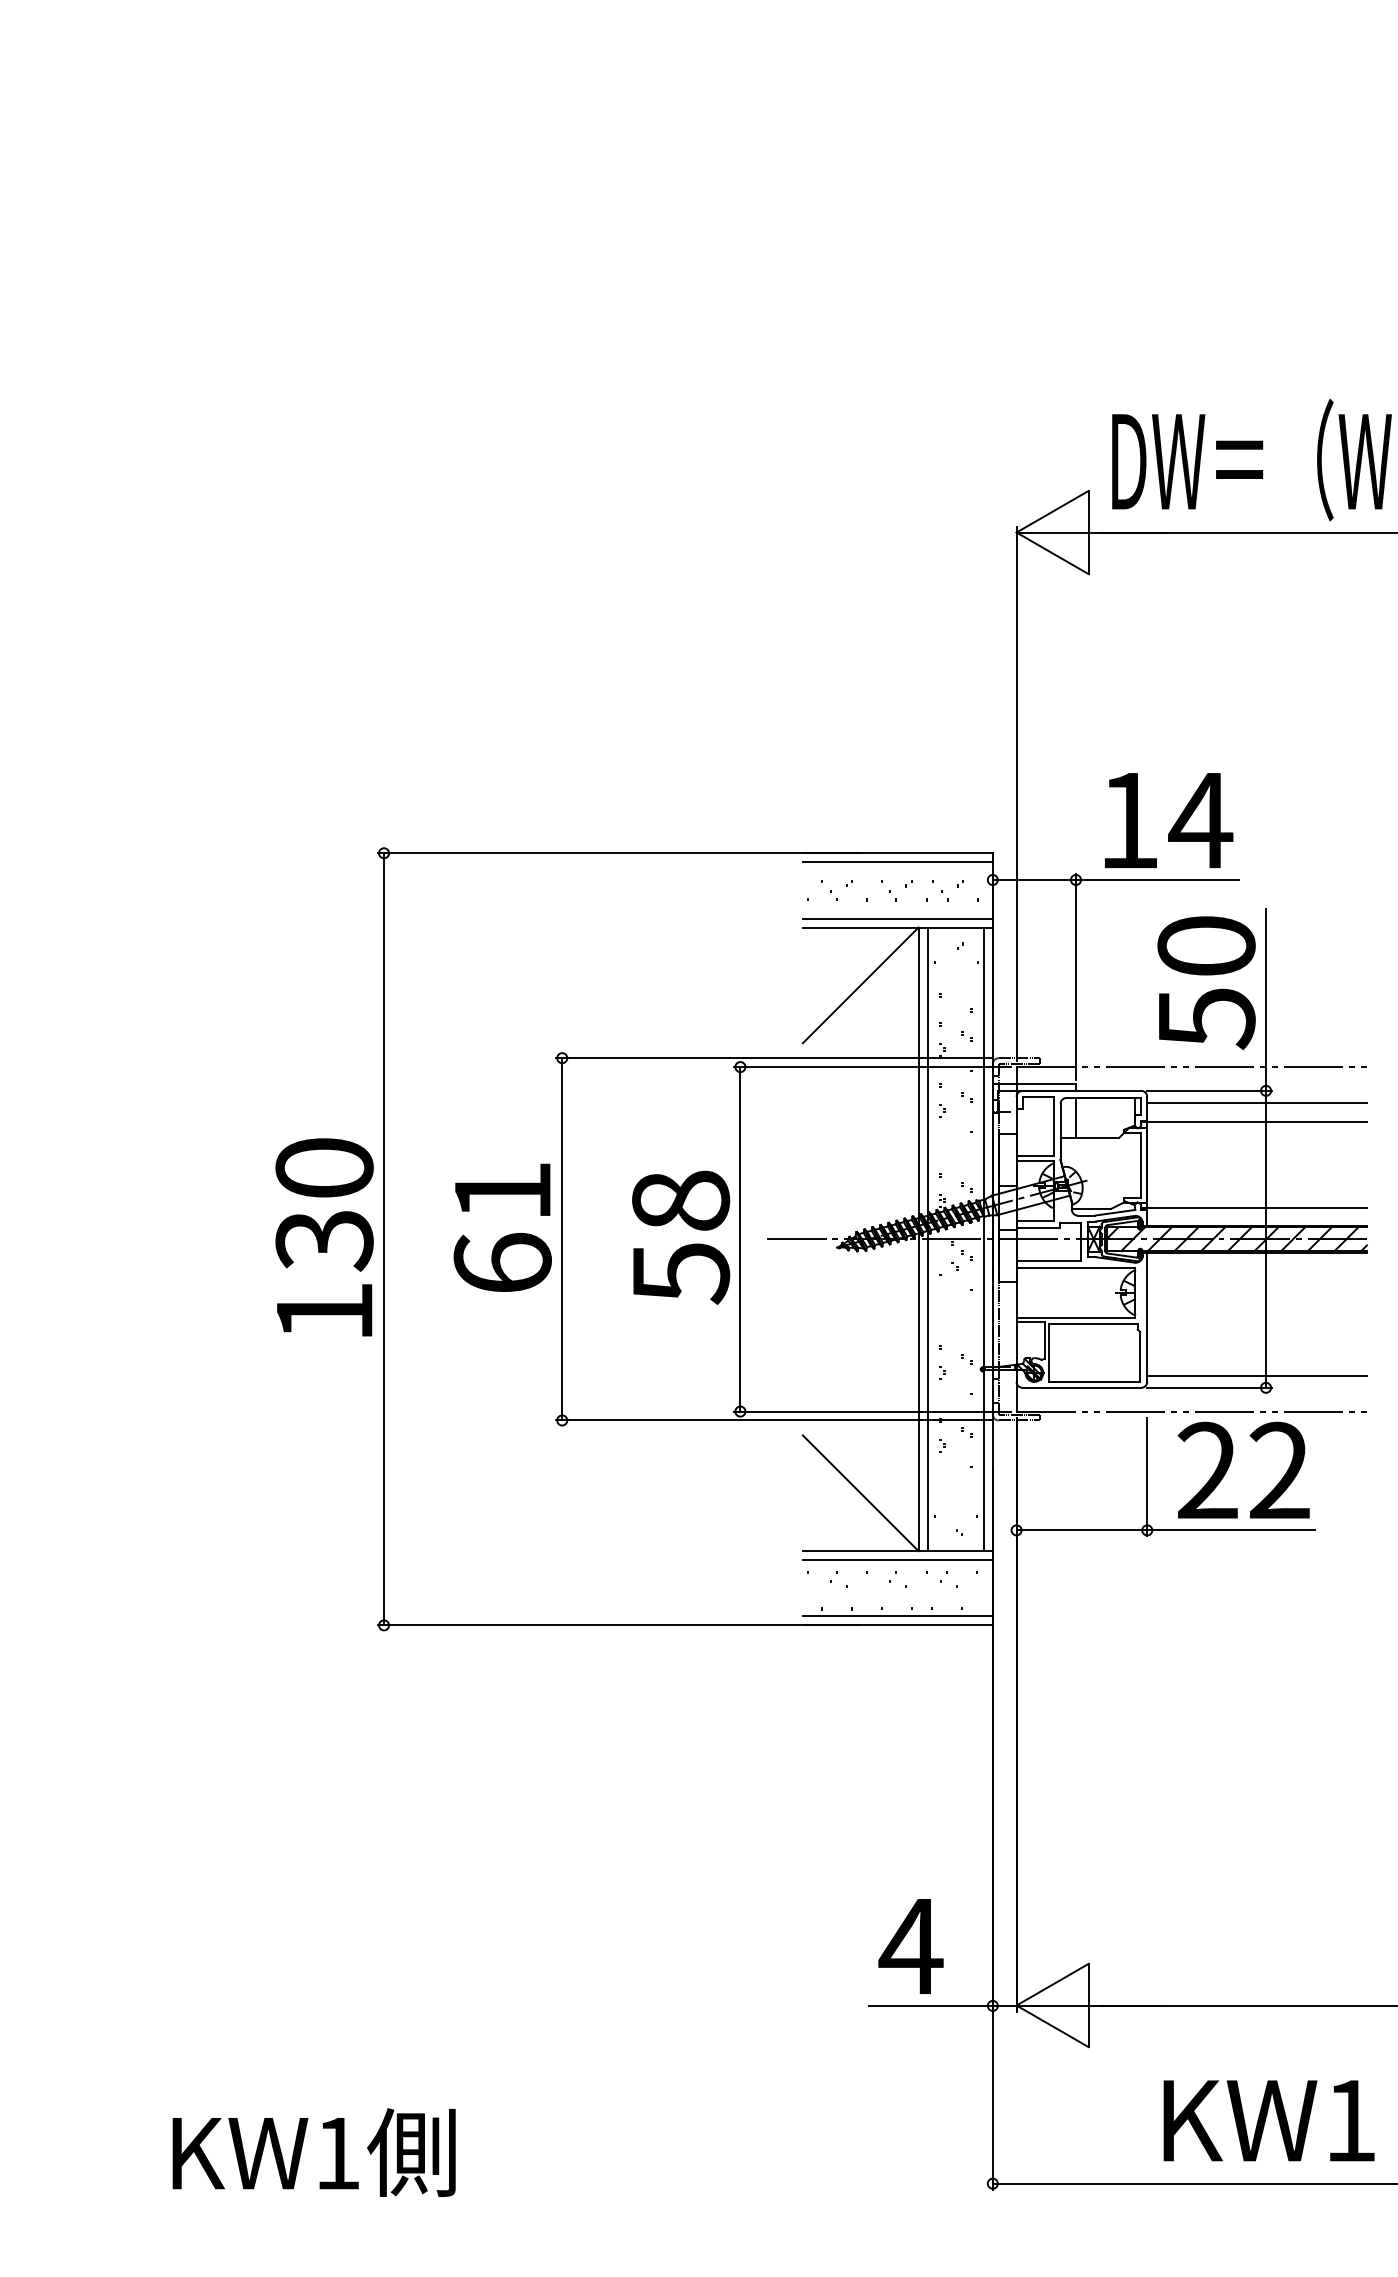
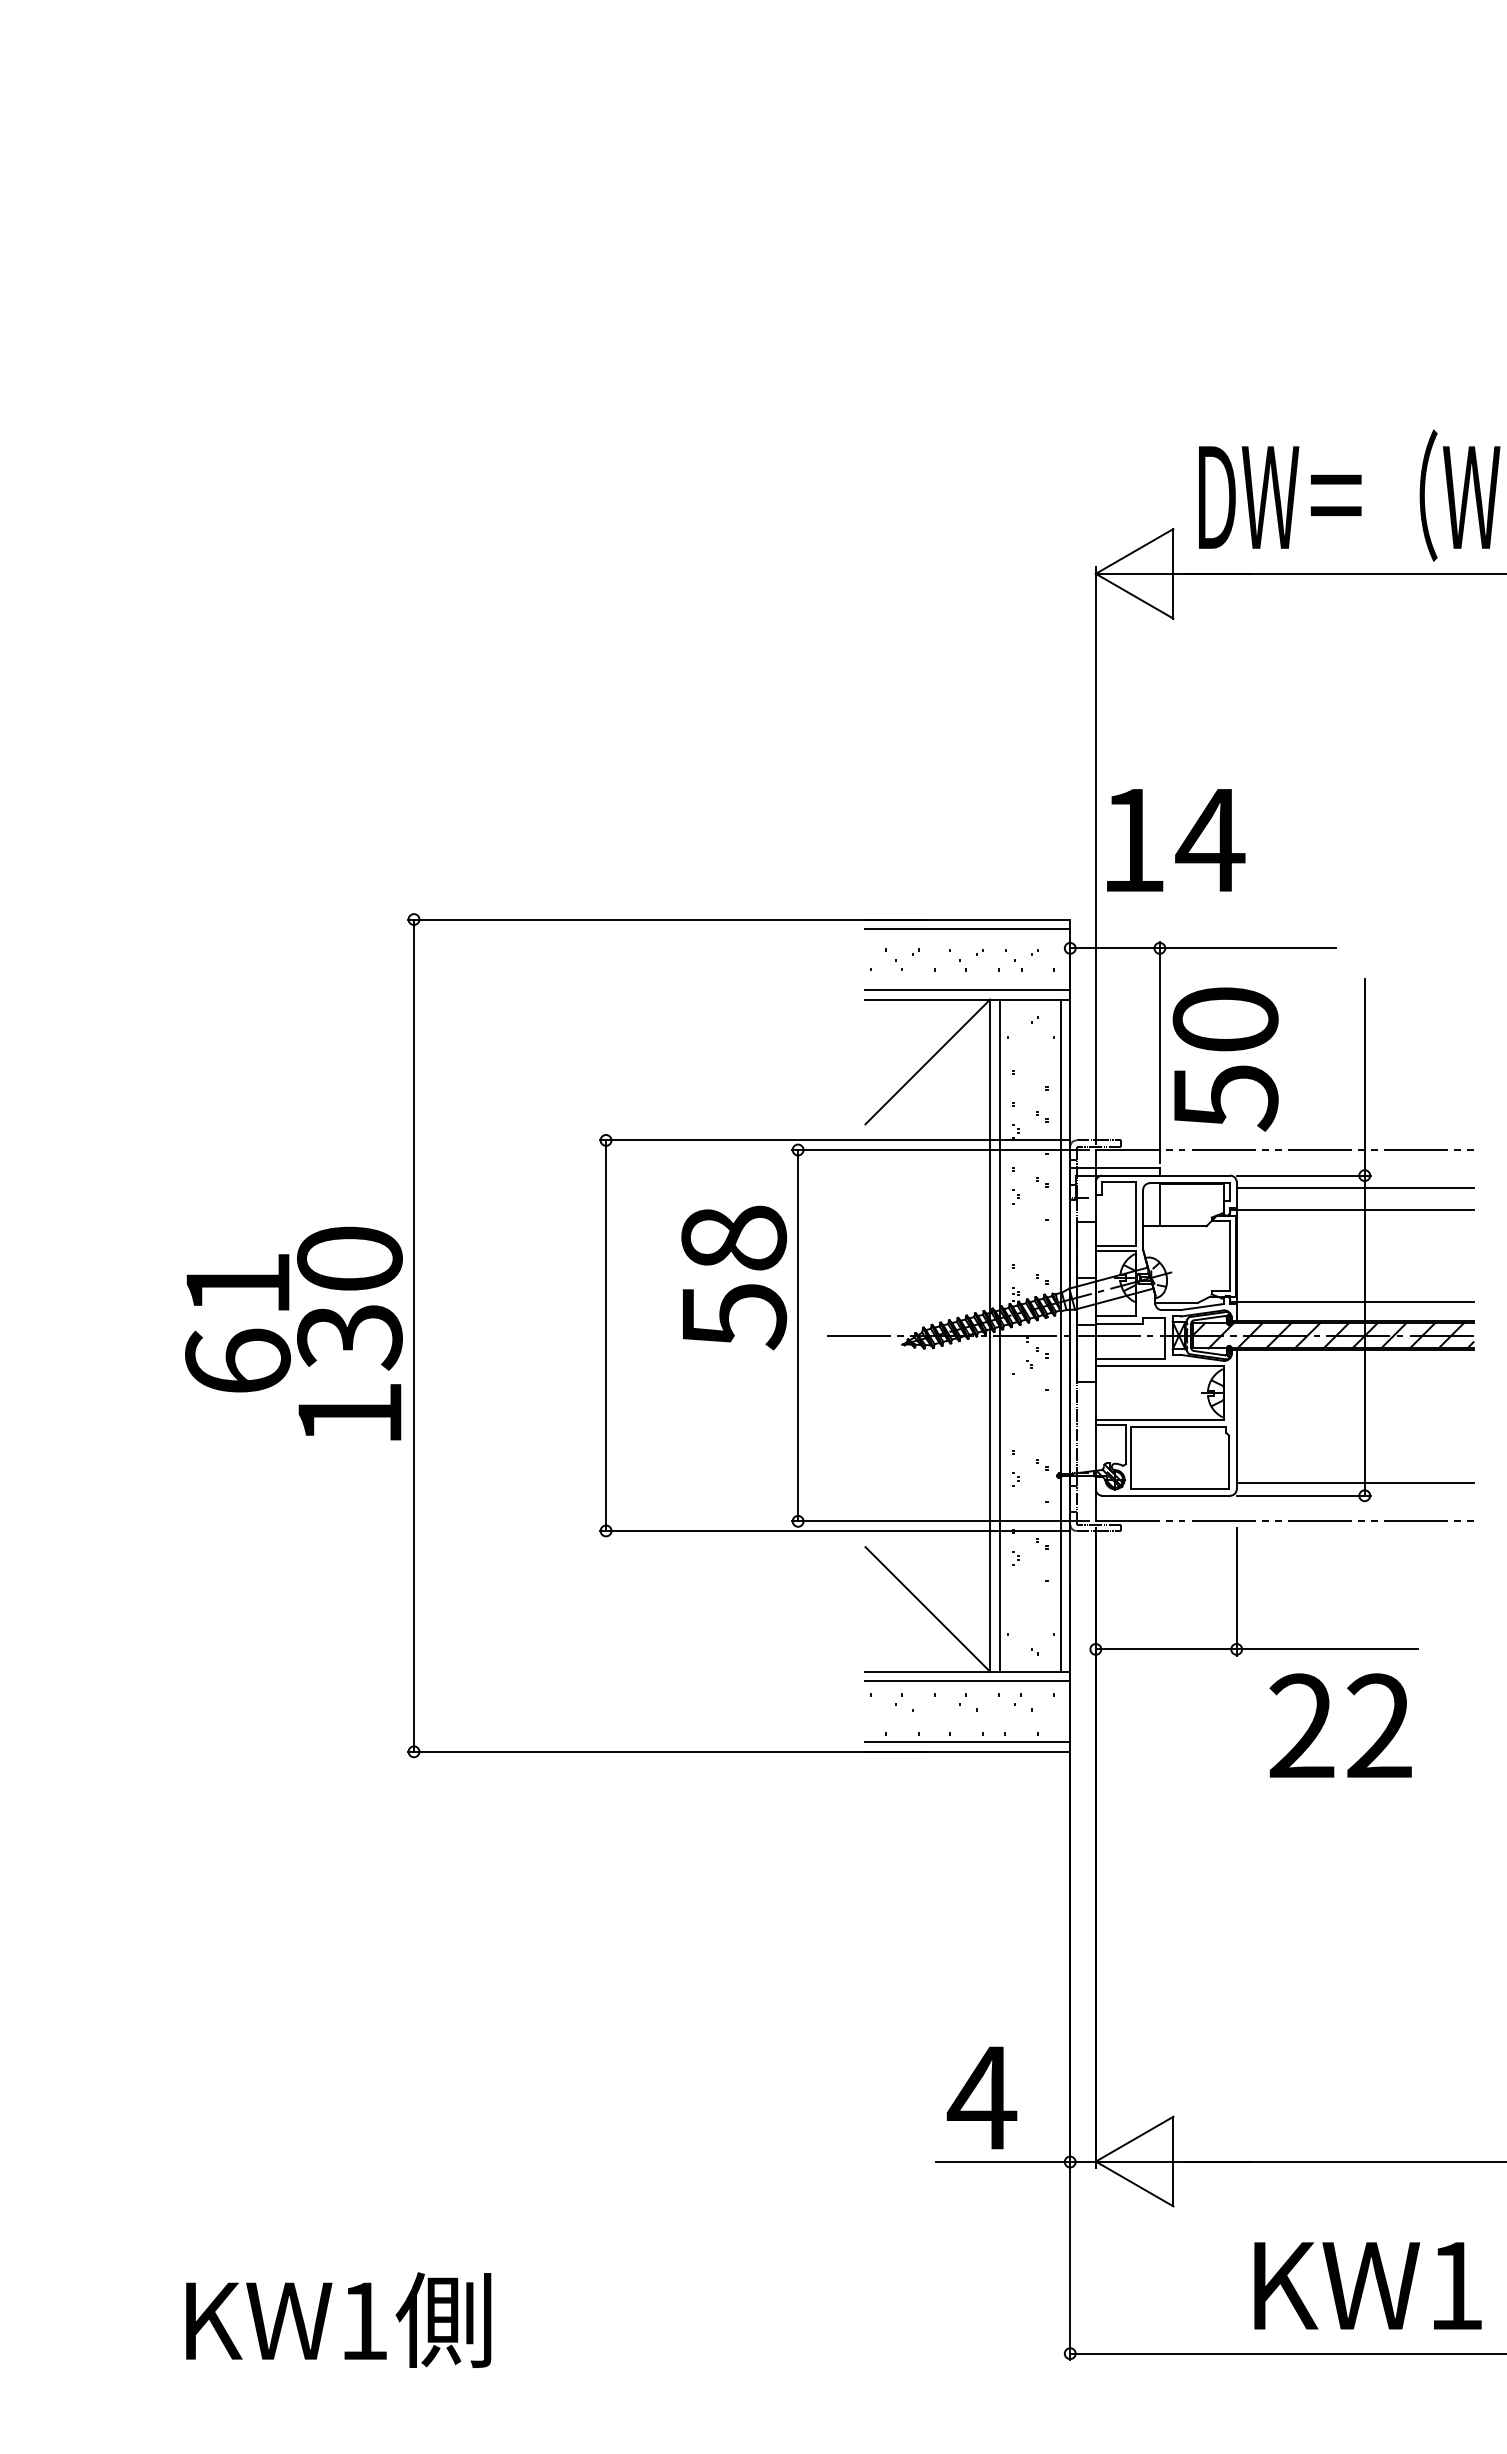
text: (1169, 820) -> (1176, 840), moved
text: (1206, 983) -> (1225, 1059), moved
text: (502, 1228) -> (237, 1323), moved
text: (681, 1237) -> (734, 1277), moved
text: (1243, 1470) -> (1340, 1725), moved

